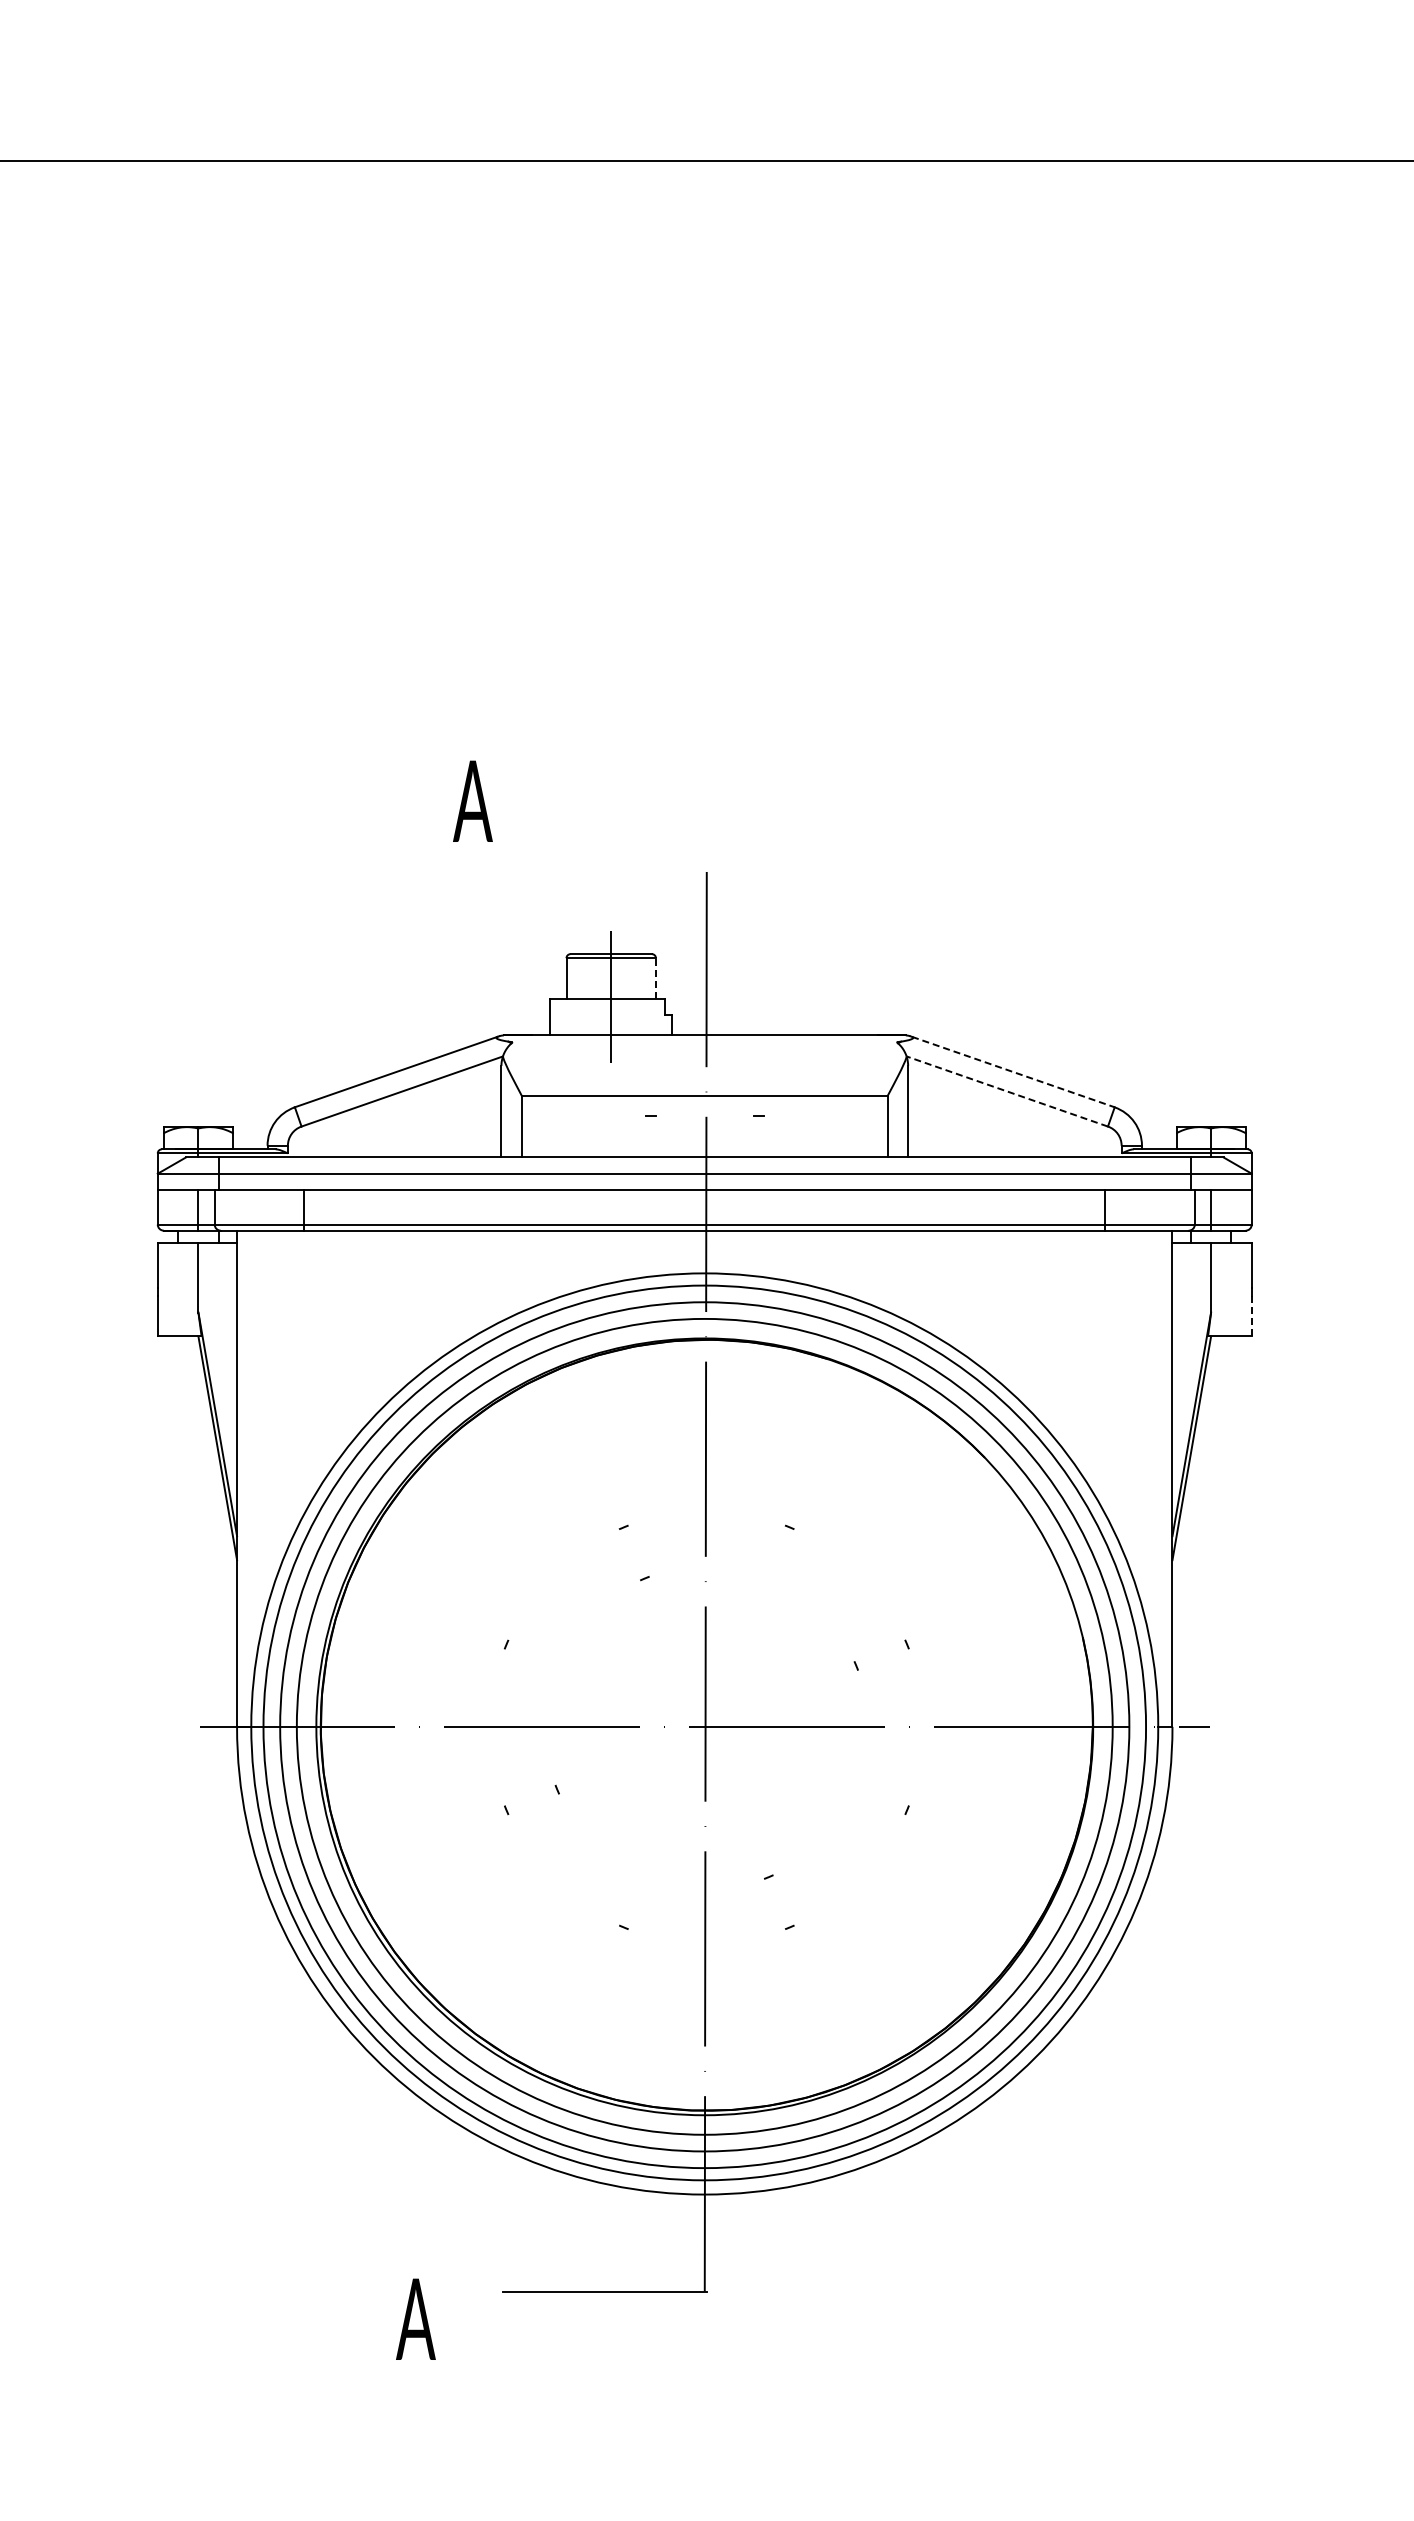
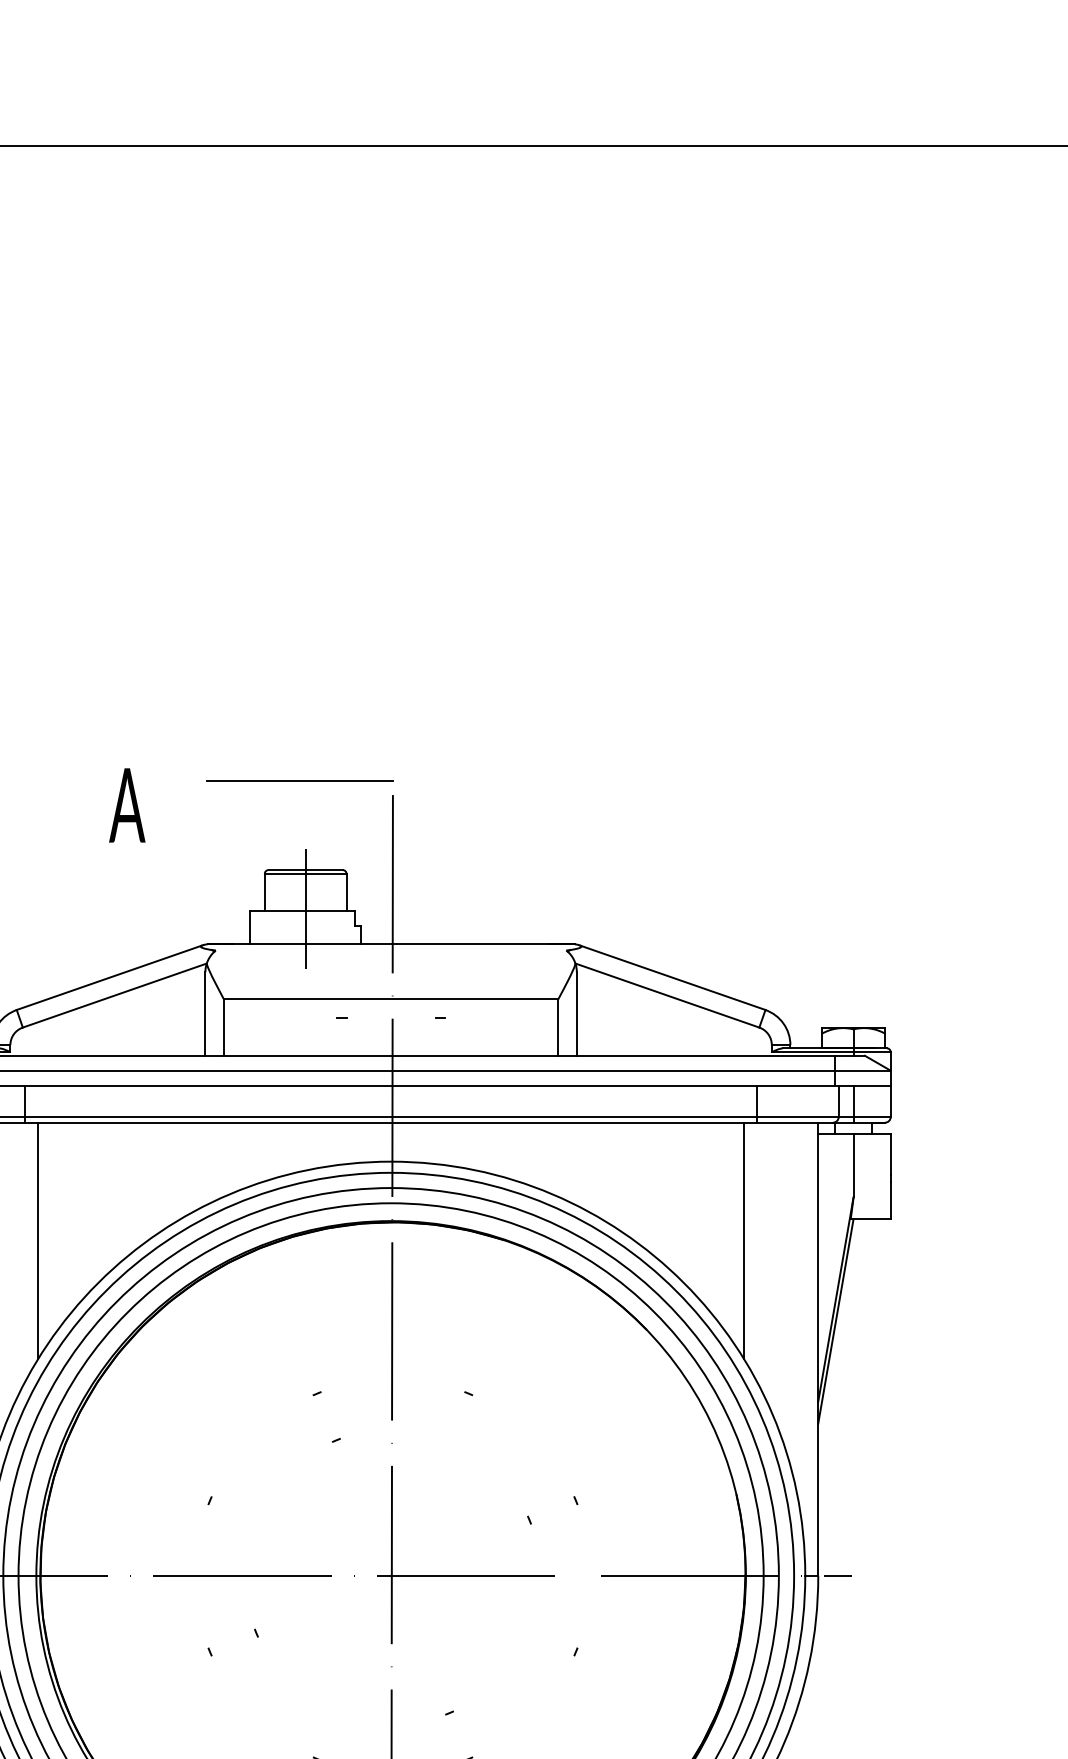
text: (472, 800) -> (126, 804), moved
line: (604, 856) -> (299, 780), added
line: (655, 978) -> (346, 892), dashed -> solid
line: (1013, 1072) -> (673, 978), dashed -> solid
line: (1007, 1091) -> (667, 995), dashed -> solid
line: (1251, 1315) -> (890, 1200), dashed -> solid
line: (318, 1359) -> (38, 1240), added
line: (1091, 1359) -> (744, 1240), added

